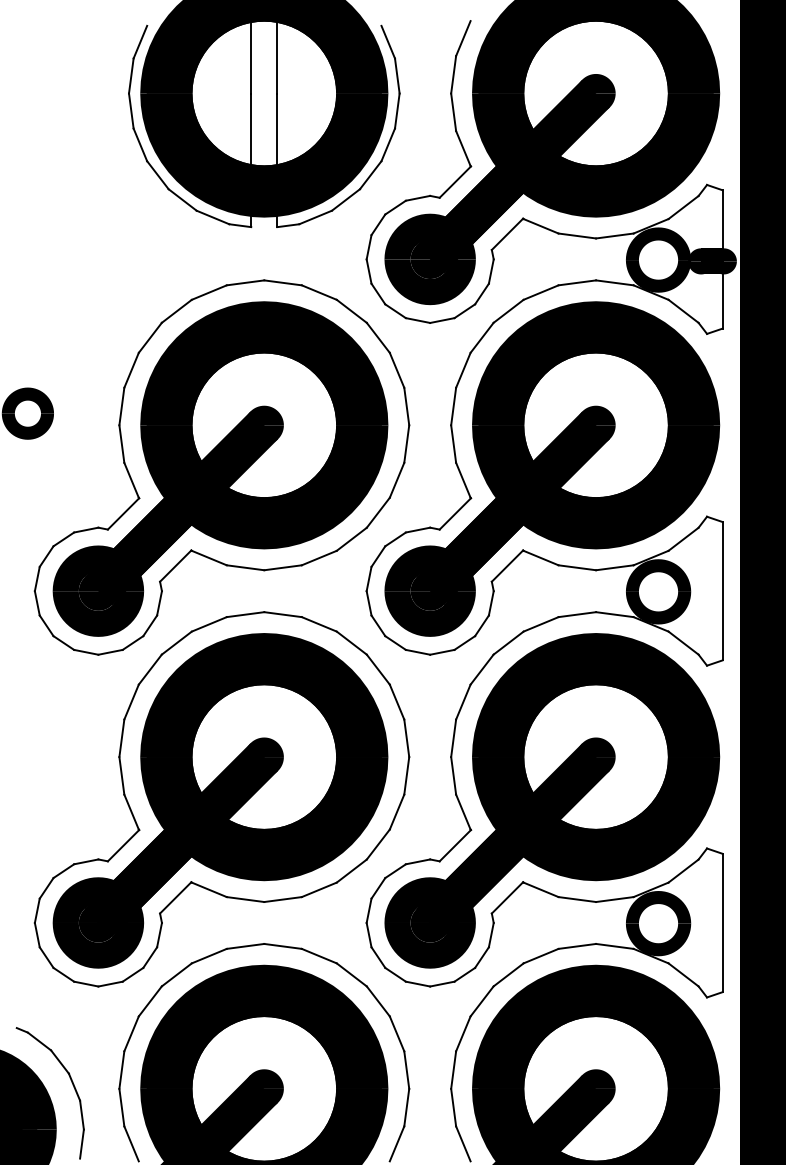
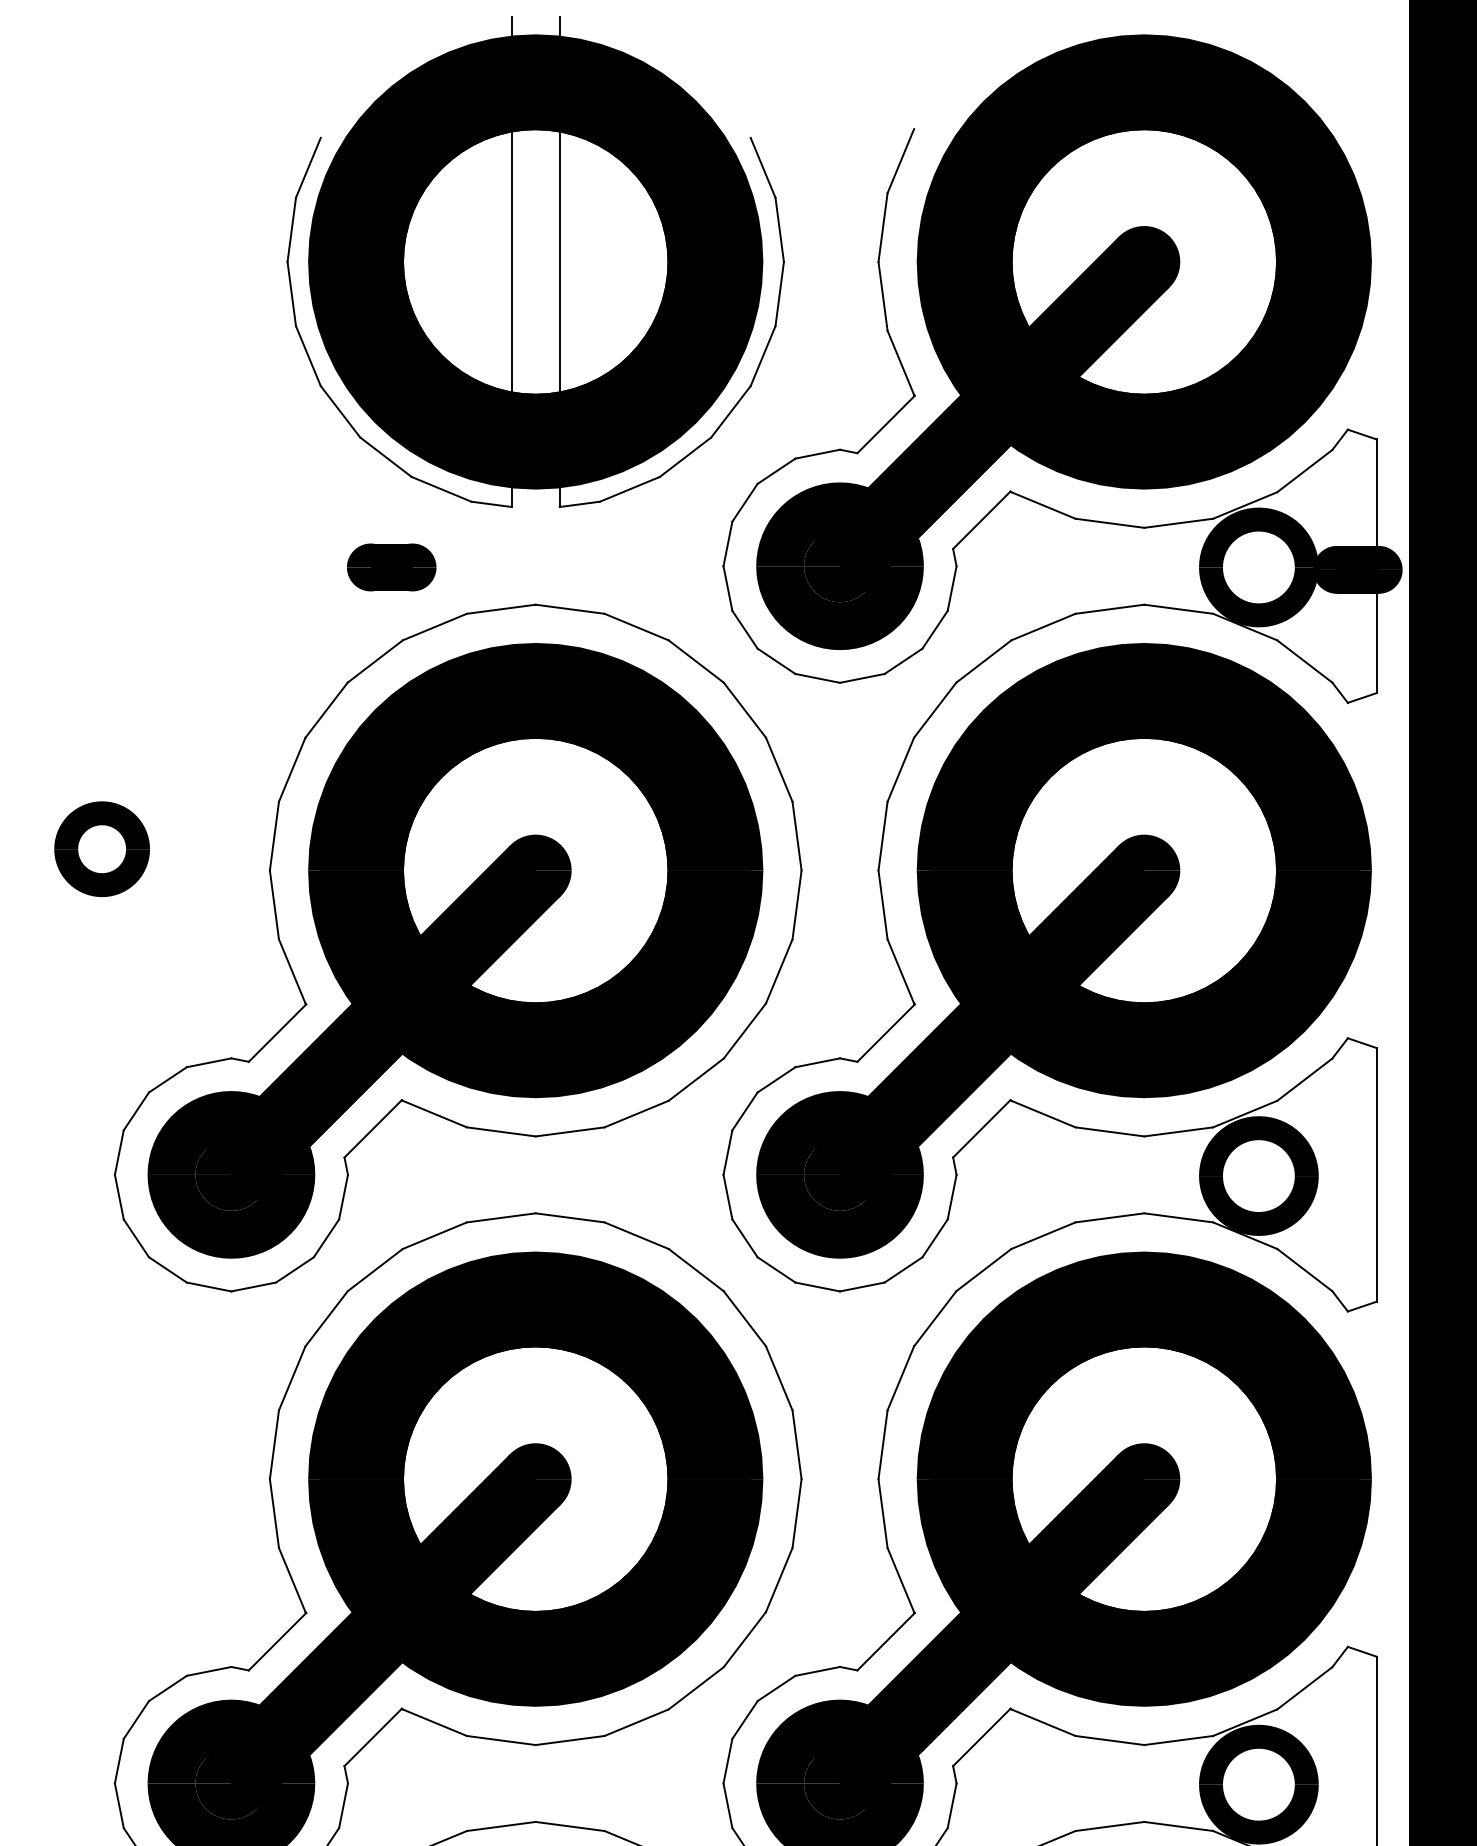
part: (185, 260) -> (391, 568), added

